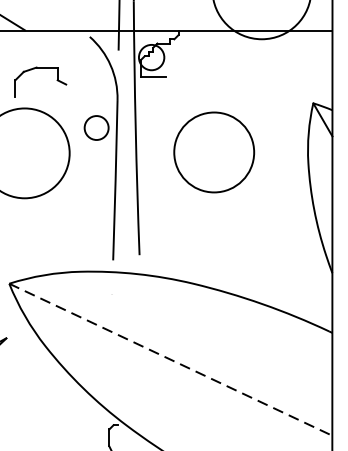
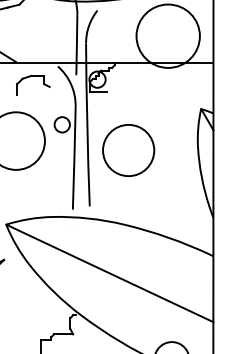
part: (36, 69) -> (30, 77), moved
circle: (213, 152) -> (128, 150), moved
line: (171, 359) -> (110, 273), dashed -> solid

